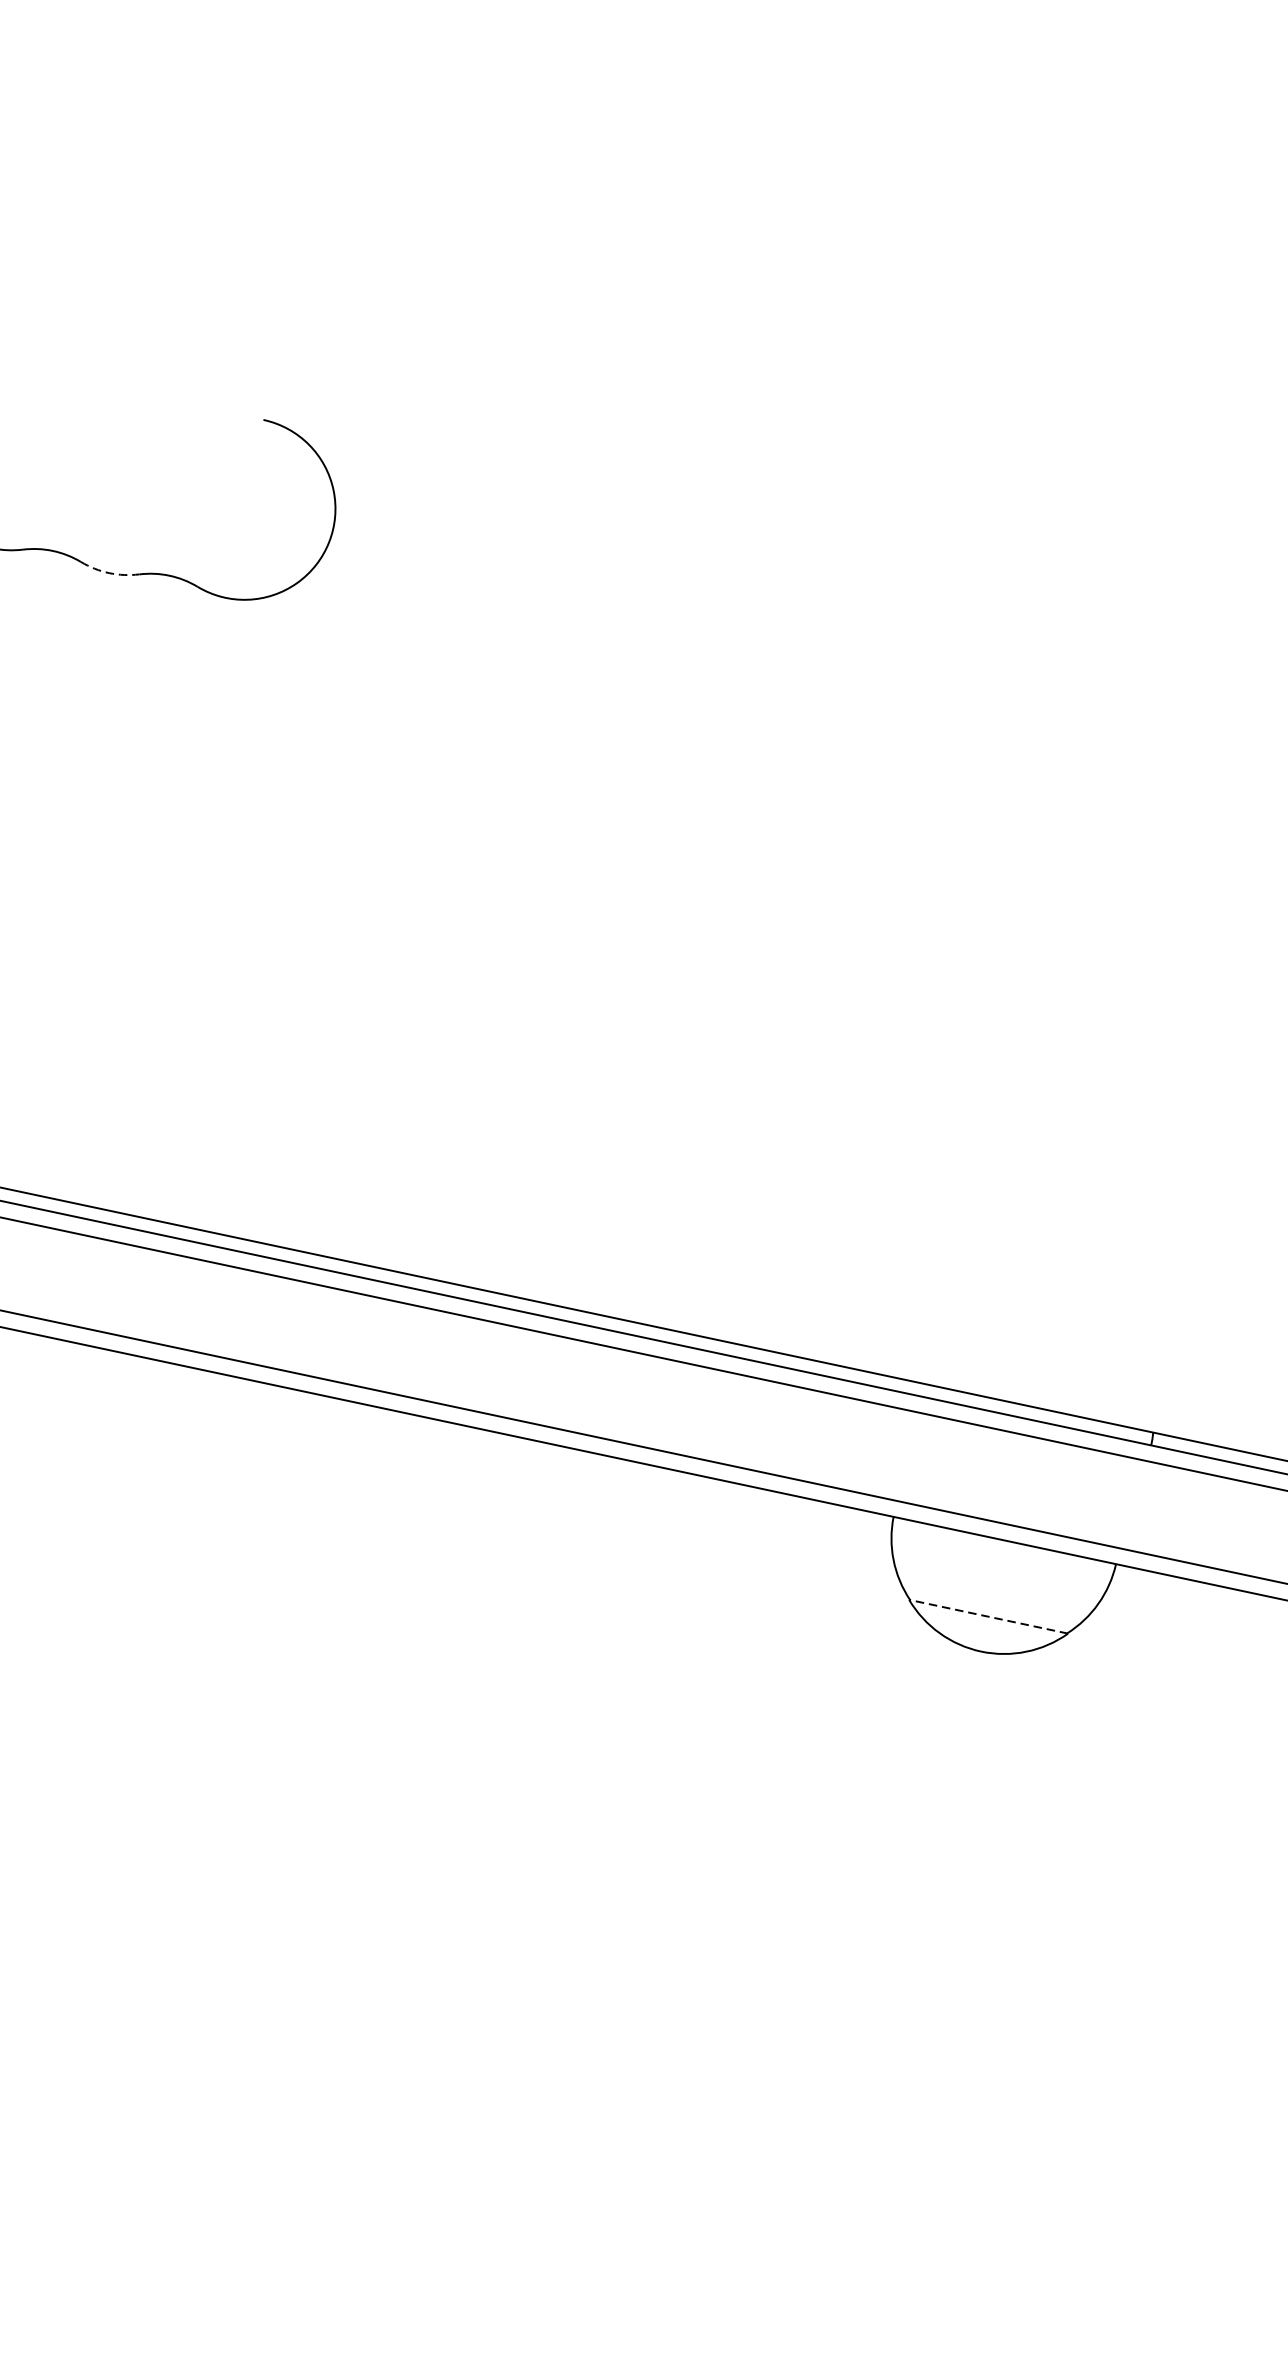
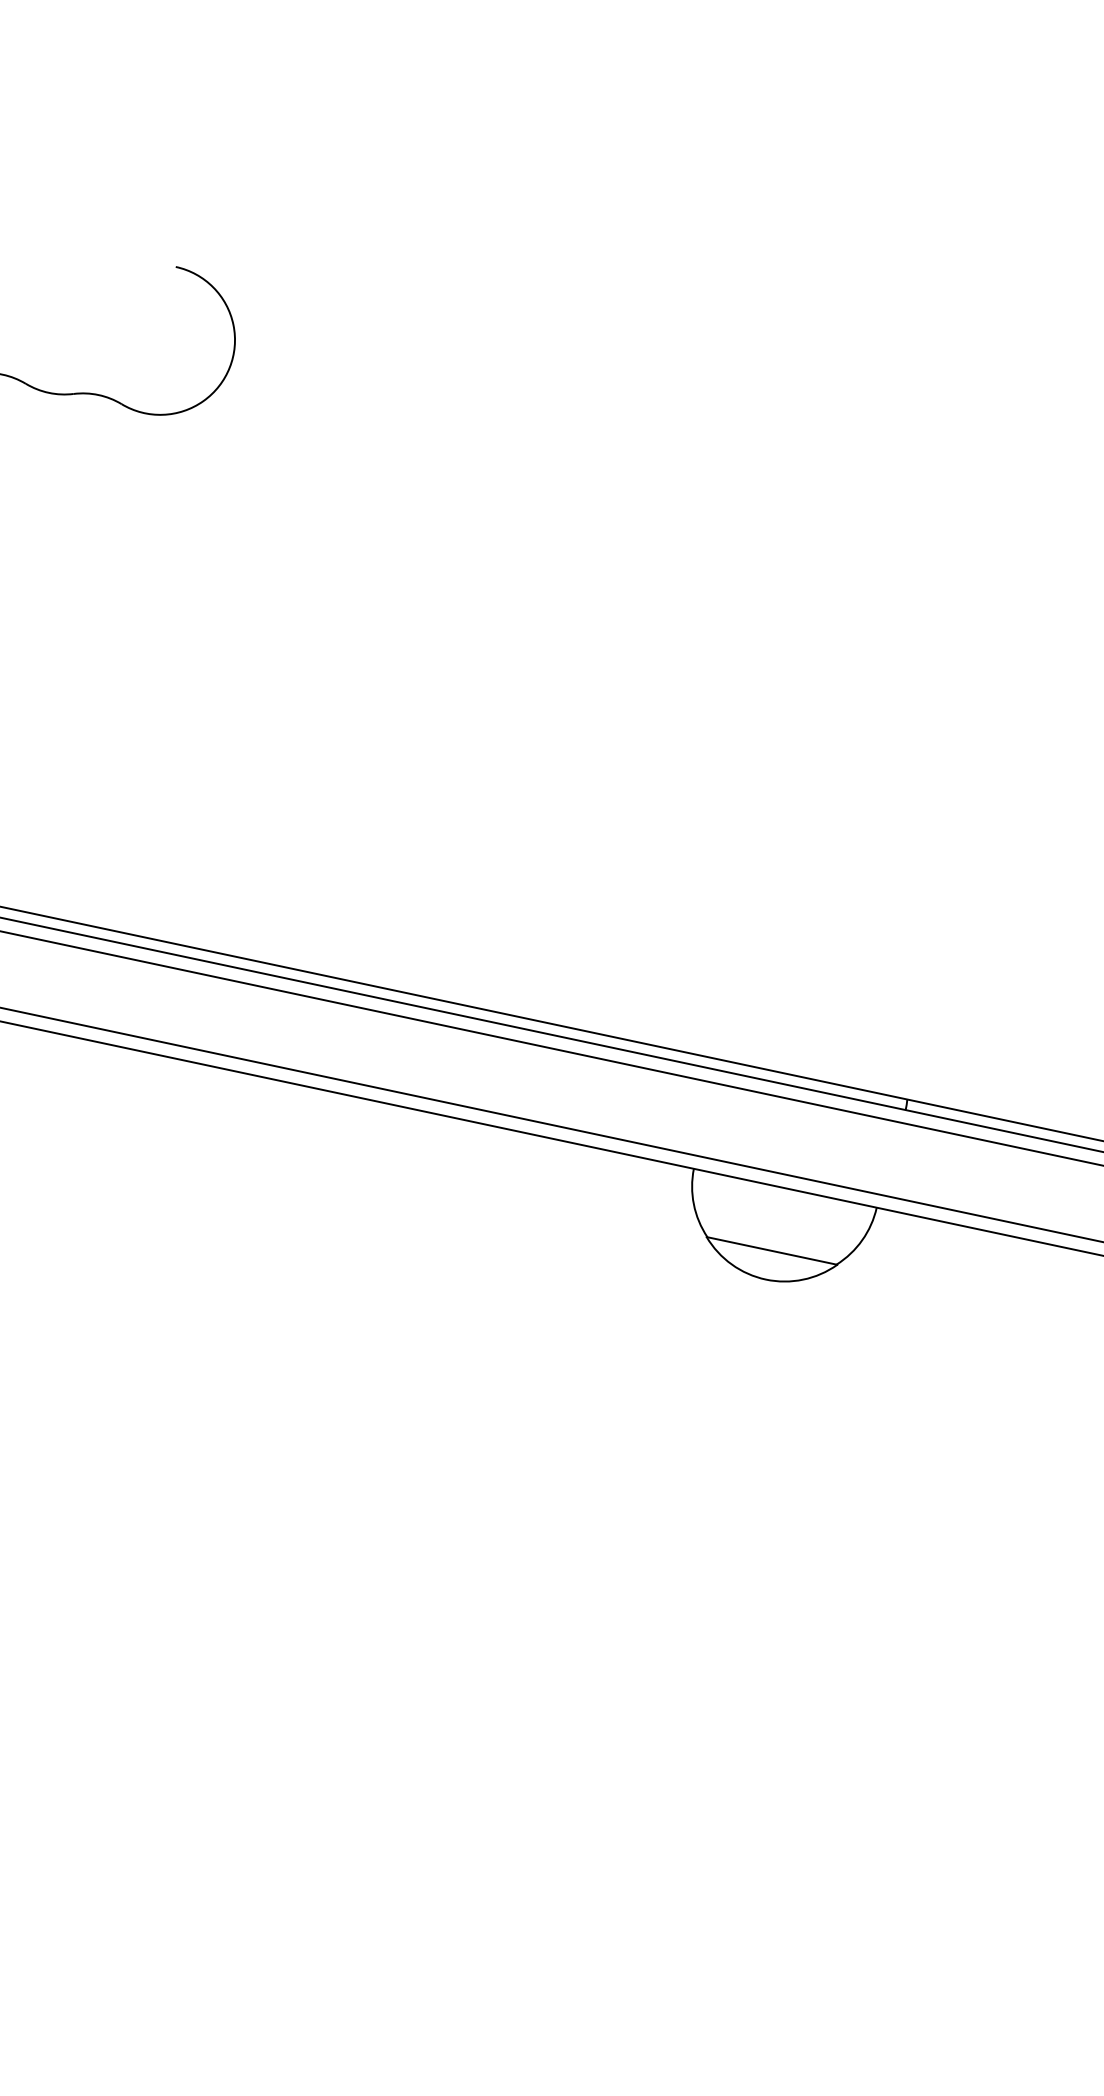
arc: (108, 572) -> (48, 392), dashed -> solid
line: (989, 1616) -> (772, 1250), dashed -> solid

